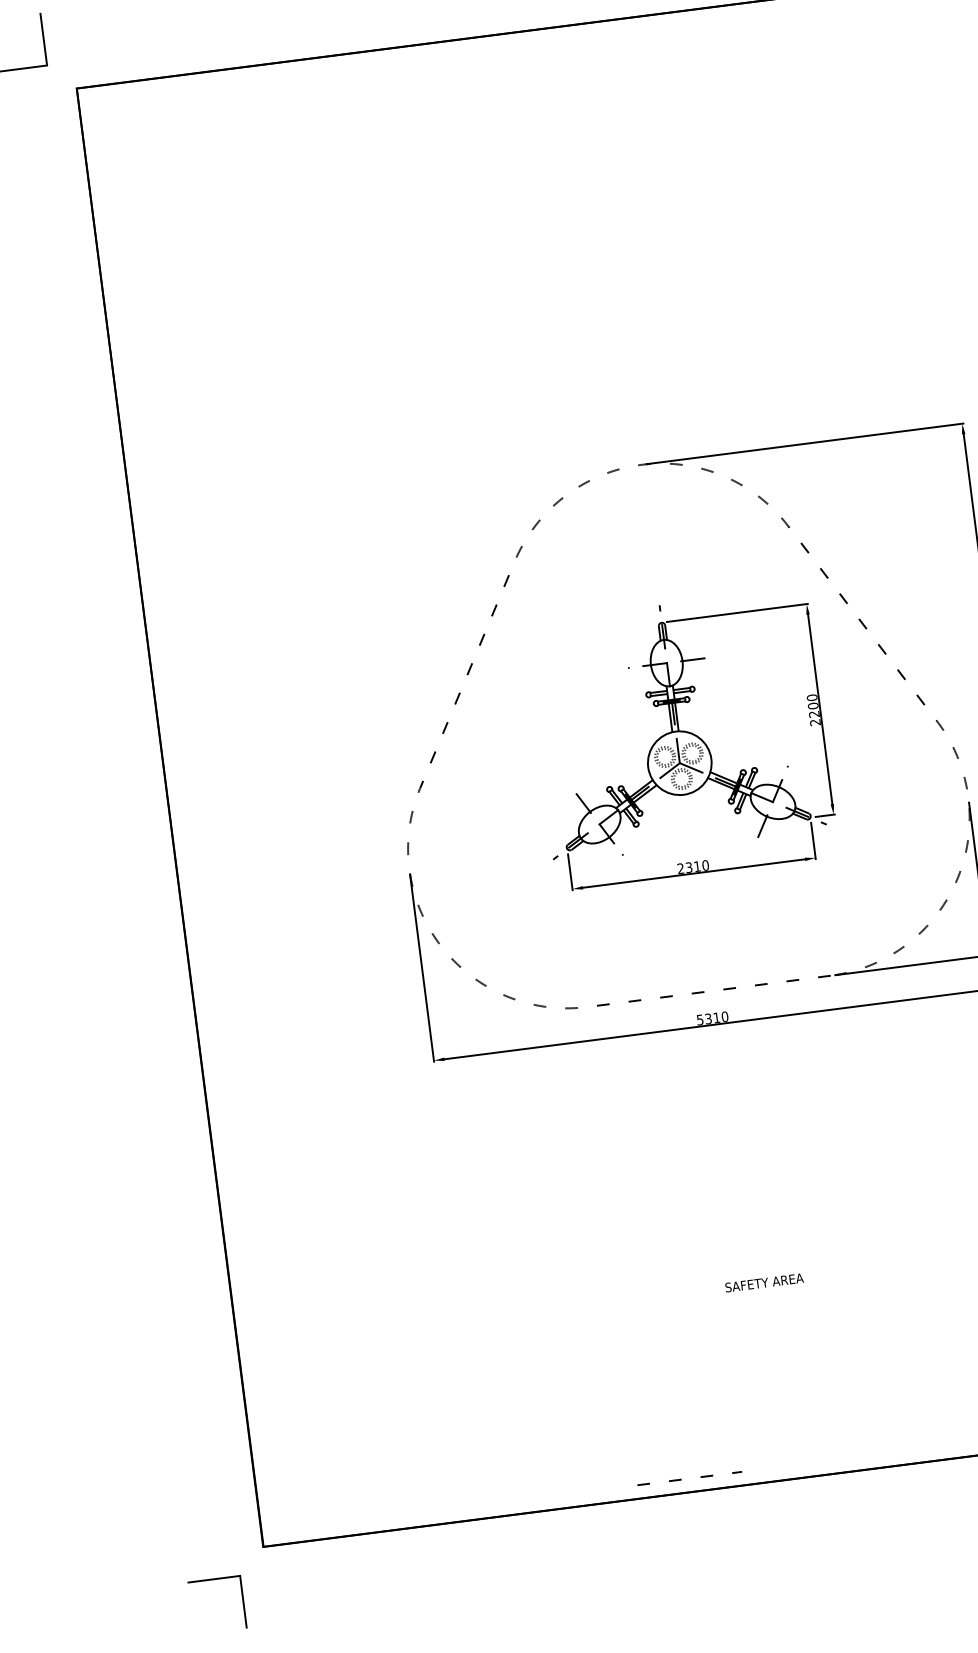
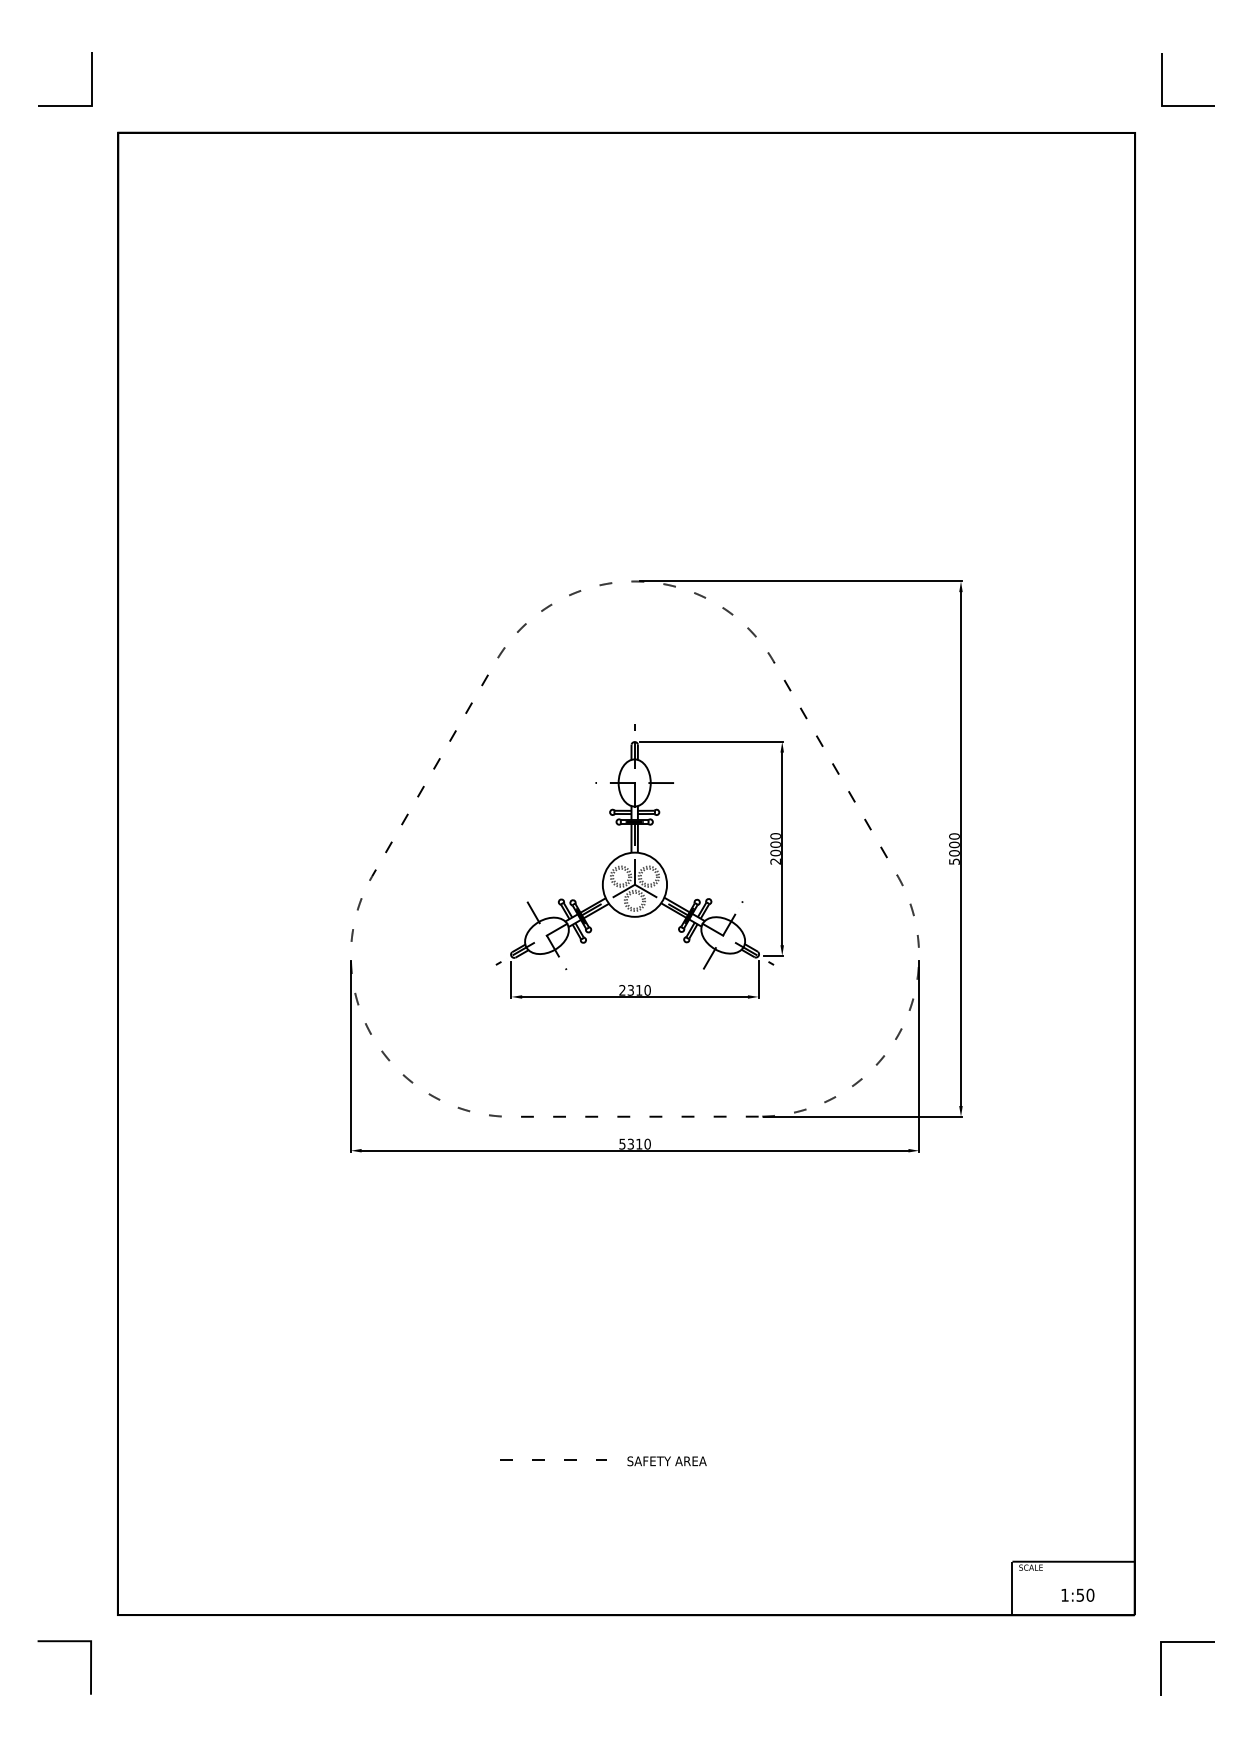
text: (814, 713) -> (775, 852), 2200 -> 2000
text: (763, 1283) -> (666, 1461), moved
line: (681, 1478) -> (544, 1459), moved

